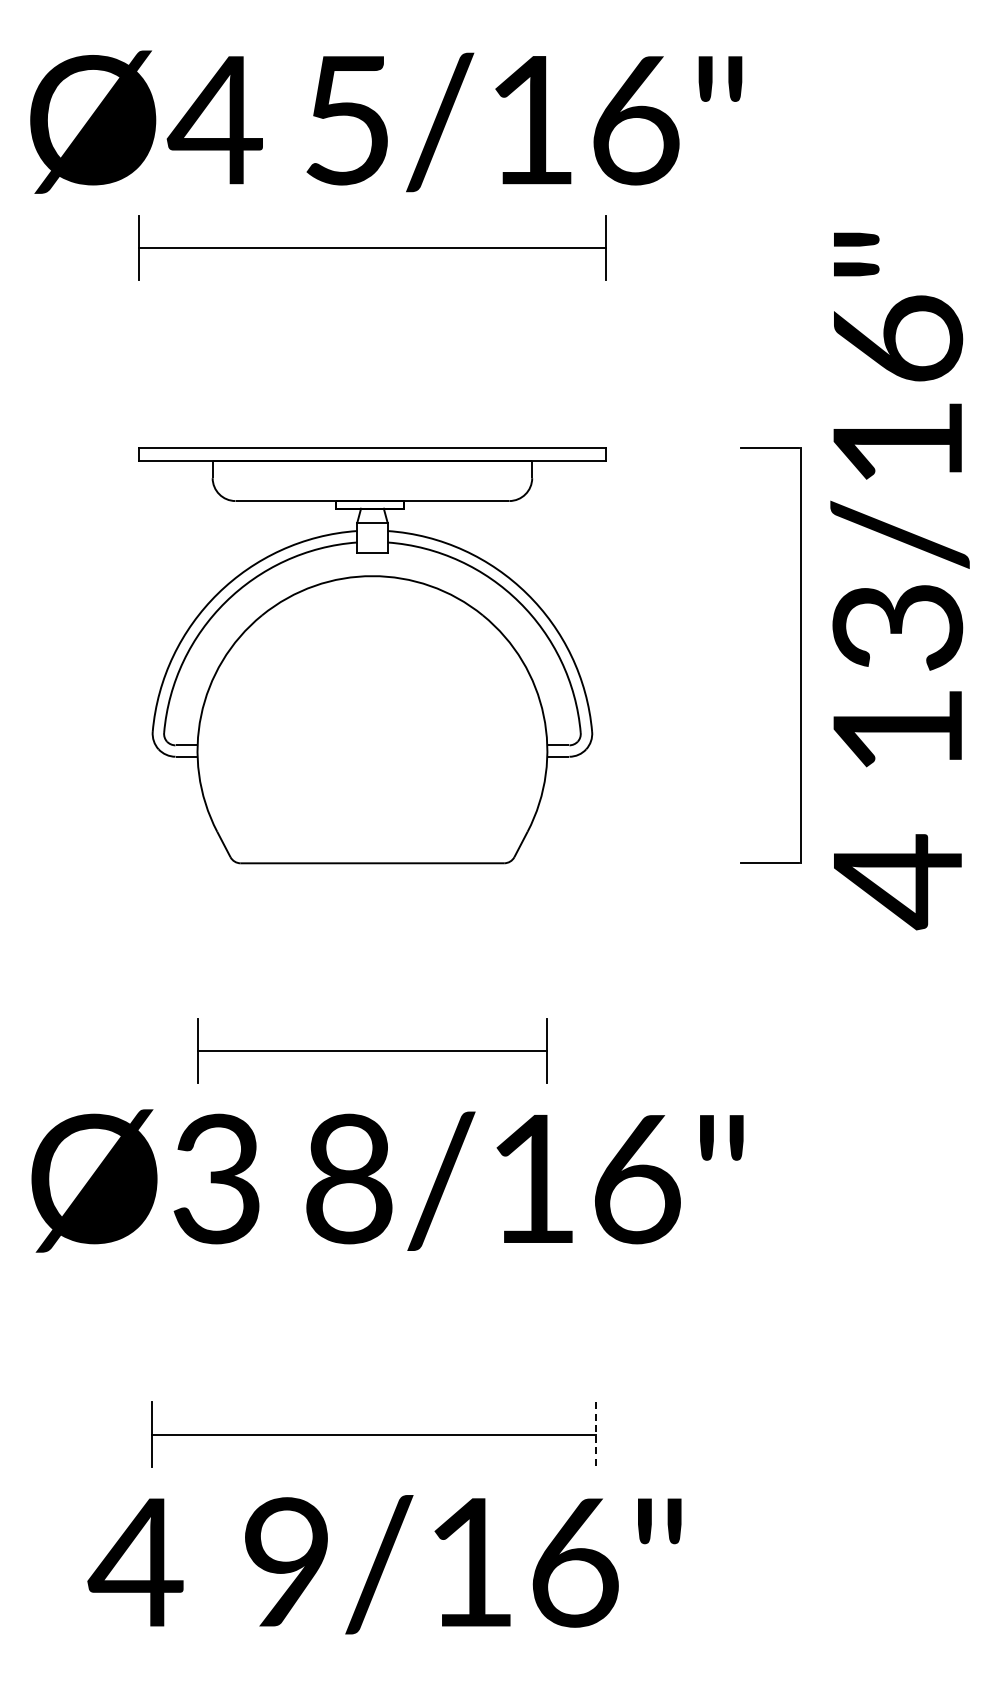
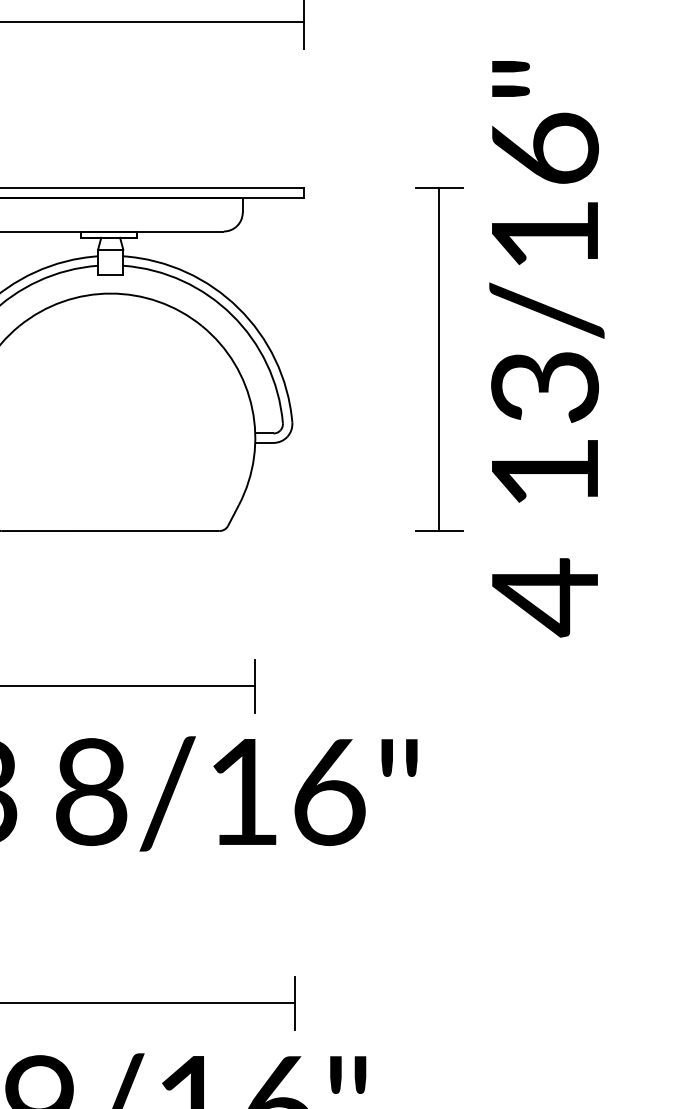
text: (899, 581) -> (546, 349), moved
line: (801, 655) -> (439, 359), moved
line: (595, 1435) -> (295, 1004), dashed -> solid

